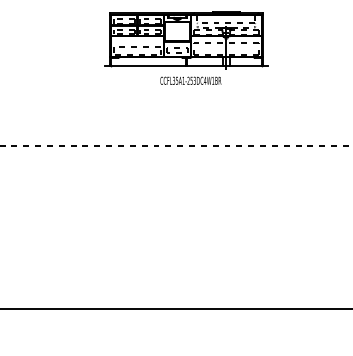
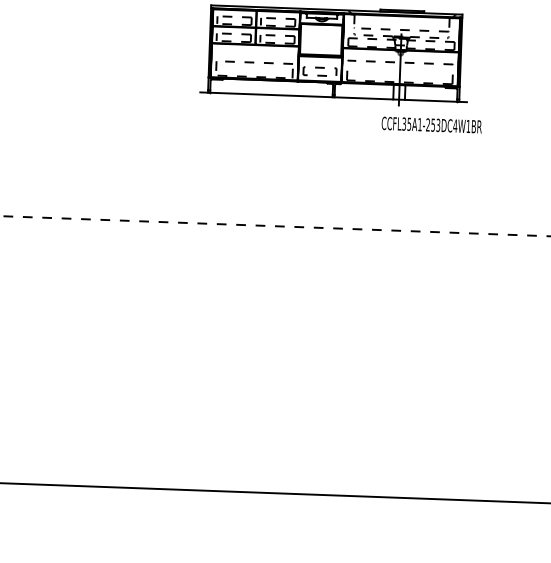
text: (190, 80) -> (431, 124), moved

